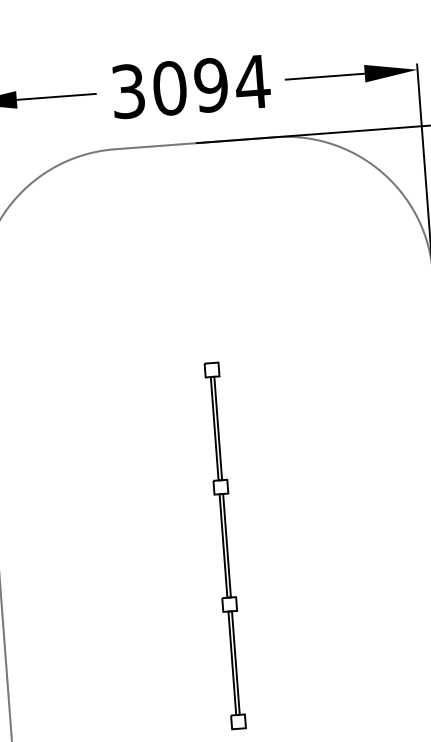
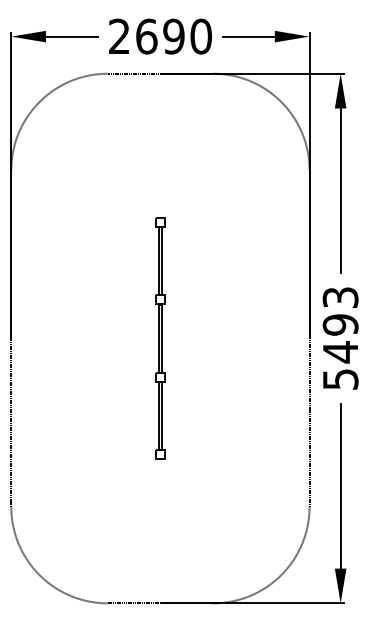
text: (190, 86) -> (160, 36), 3094 -> 2690

